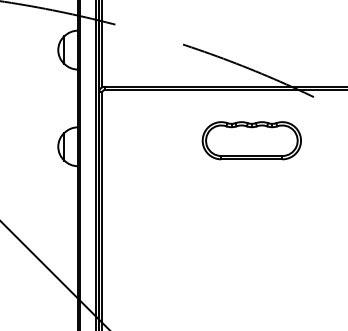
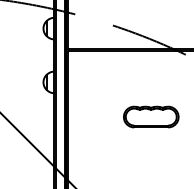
part: (252, 139) -> (151, 116), moved

